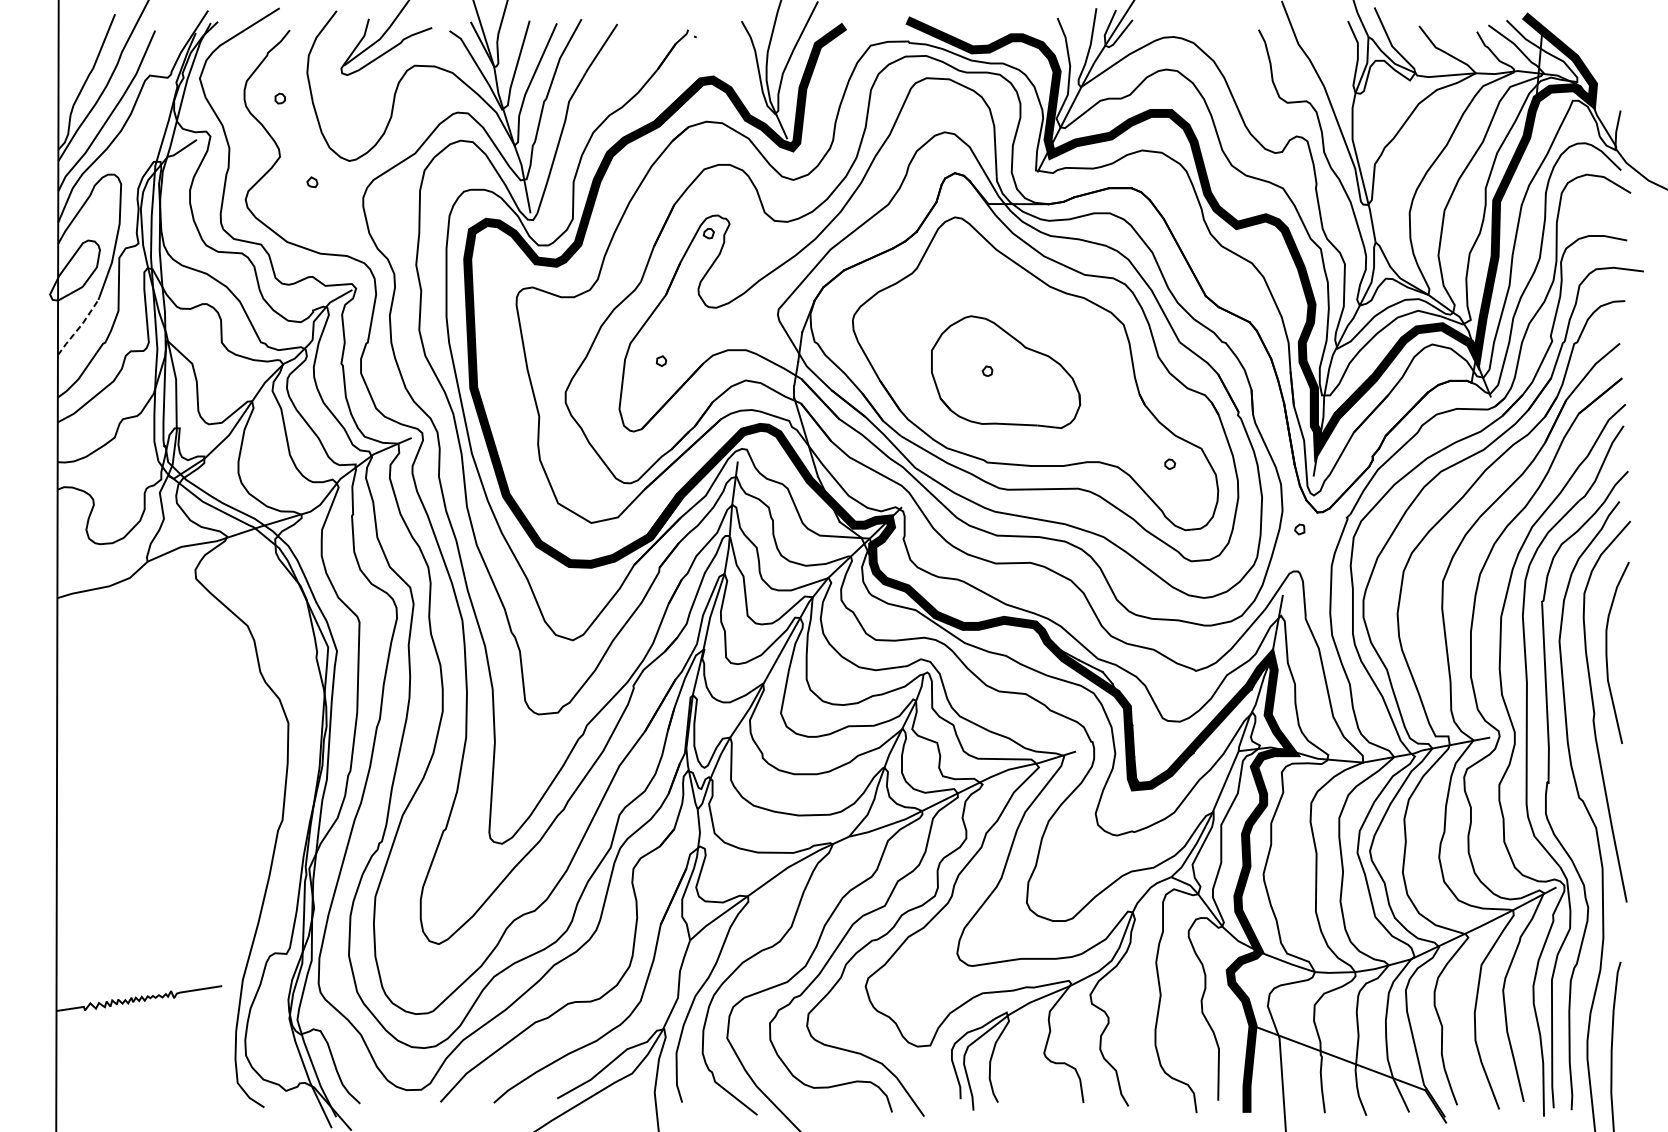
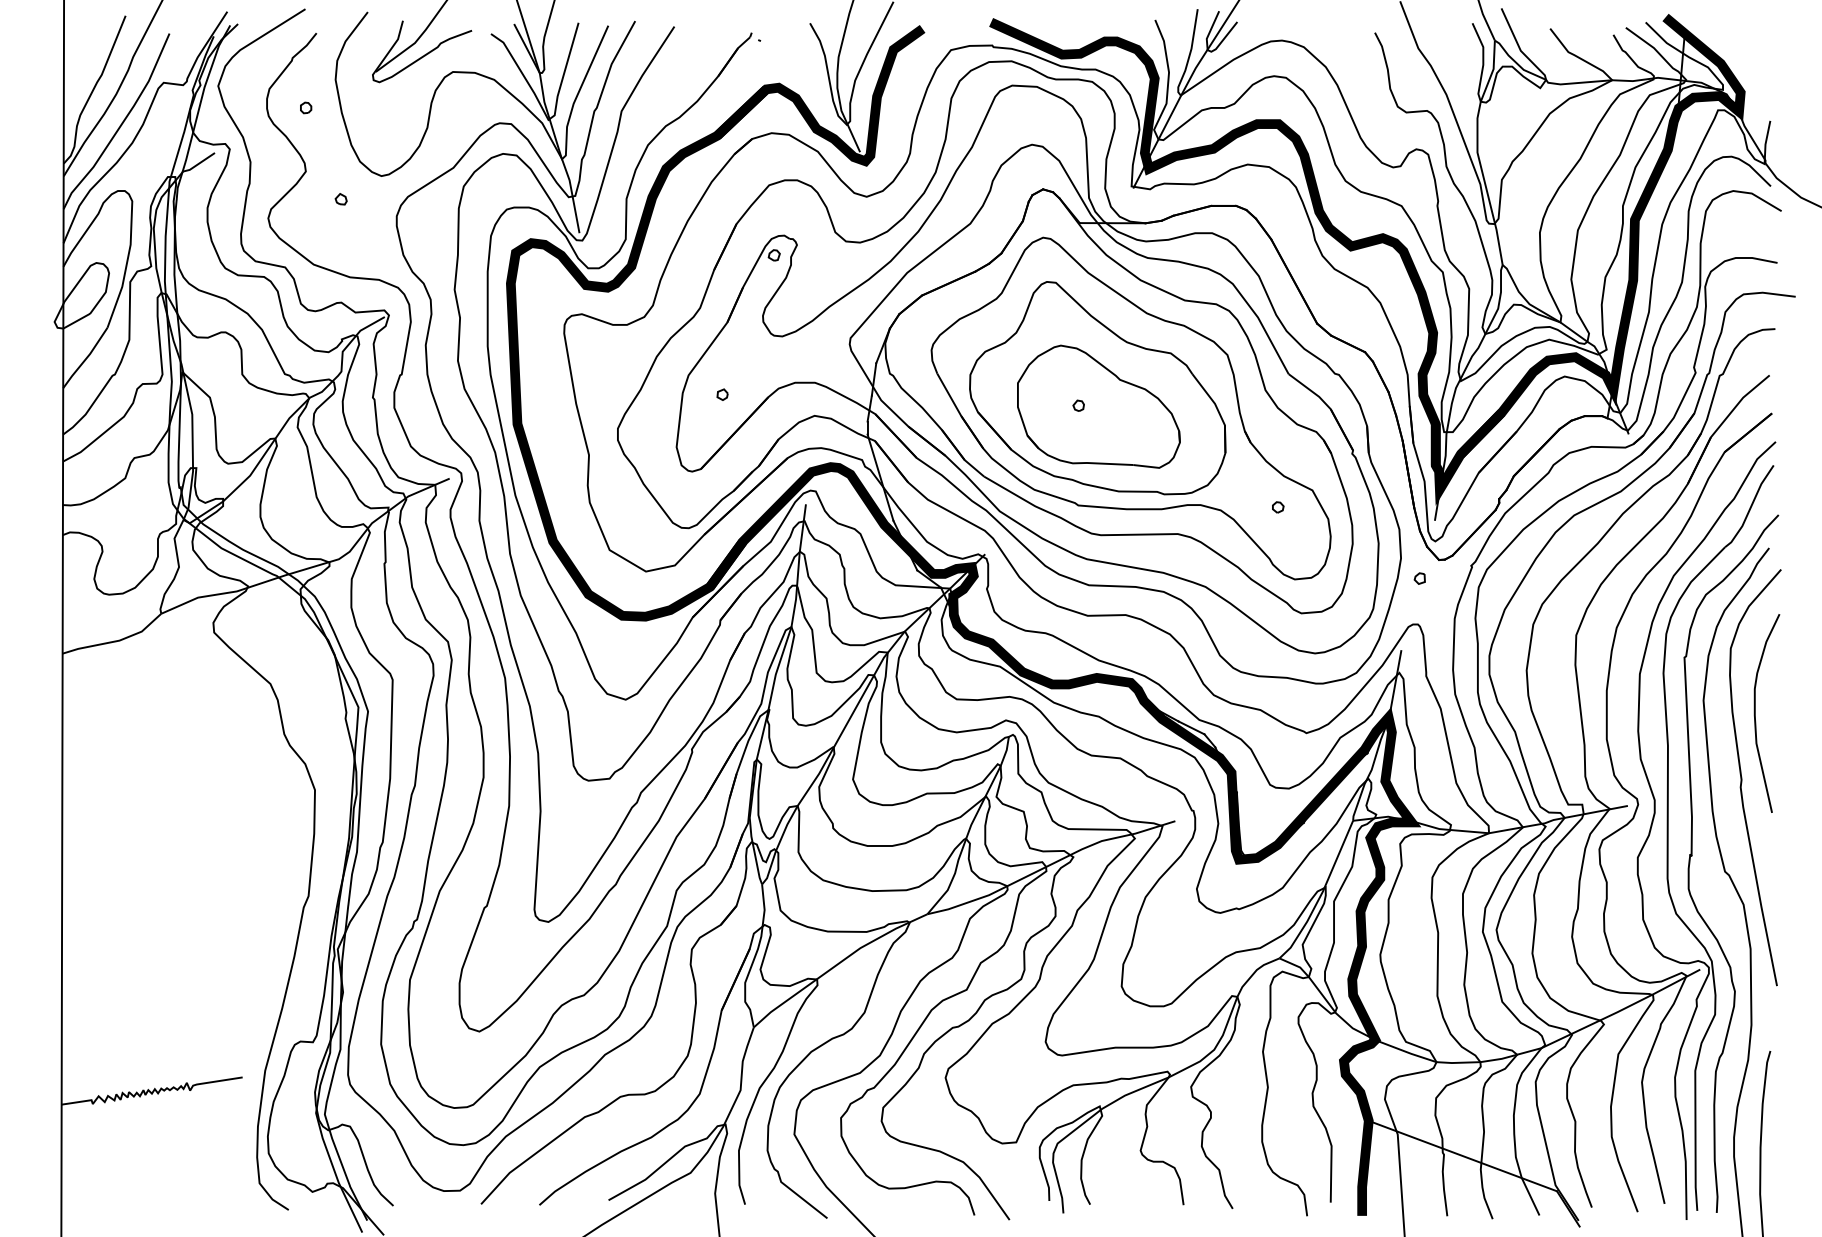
line: (79, 327) -> (86, 358), dashed -> solid
part: (1004, 355) -> (1097, 388), added

